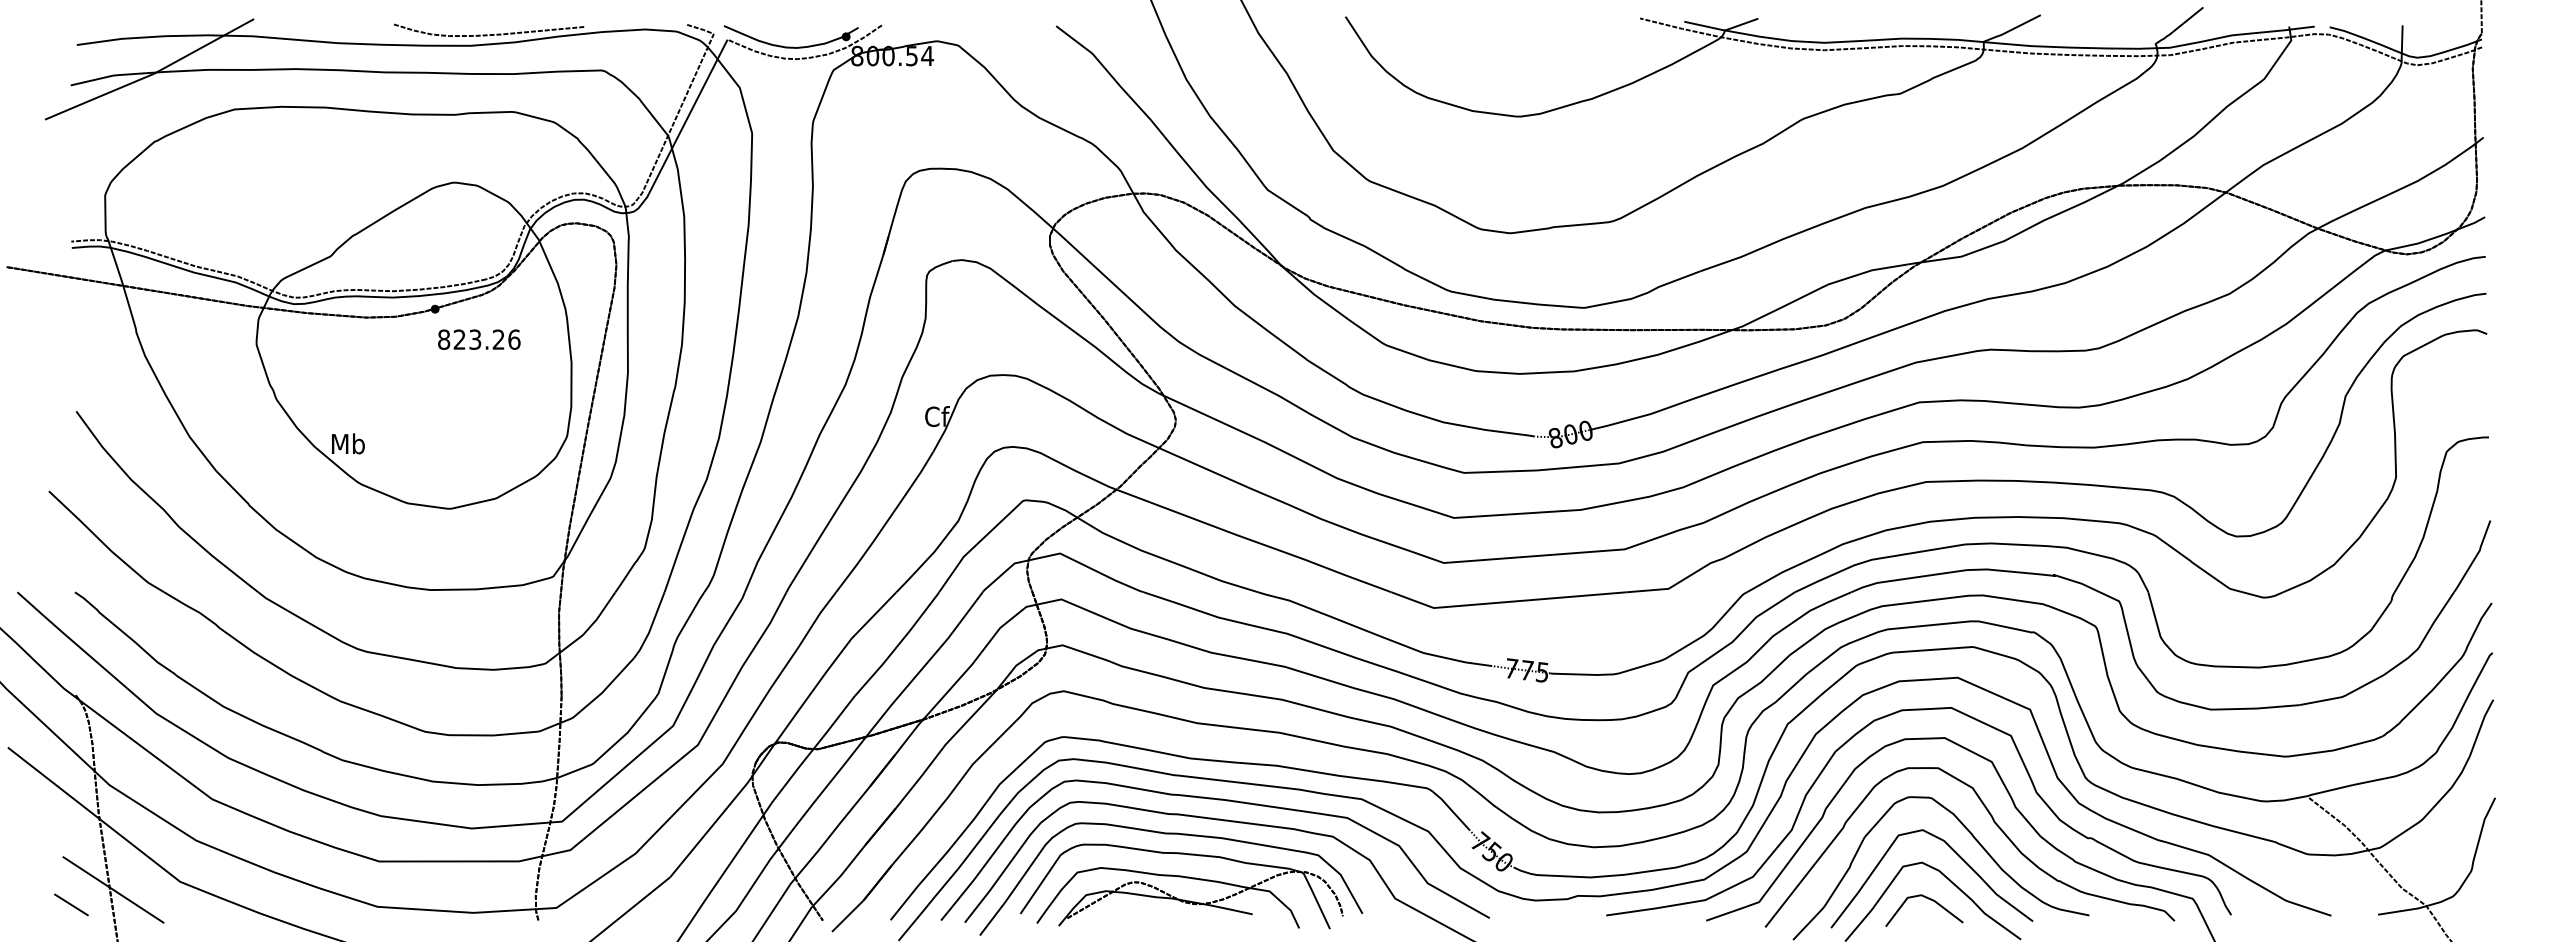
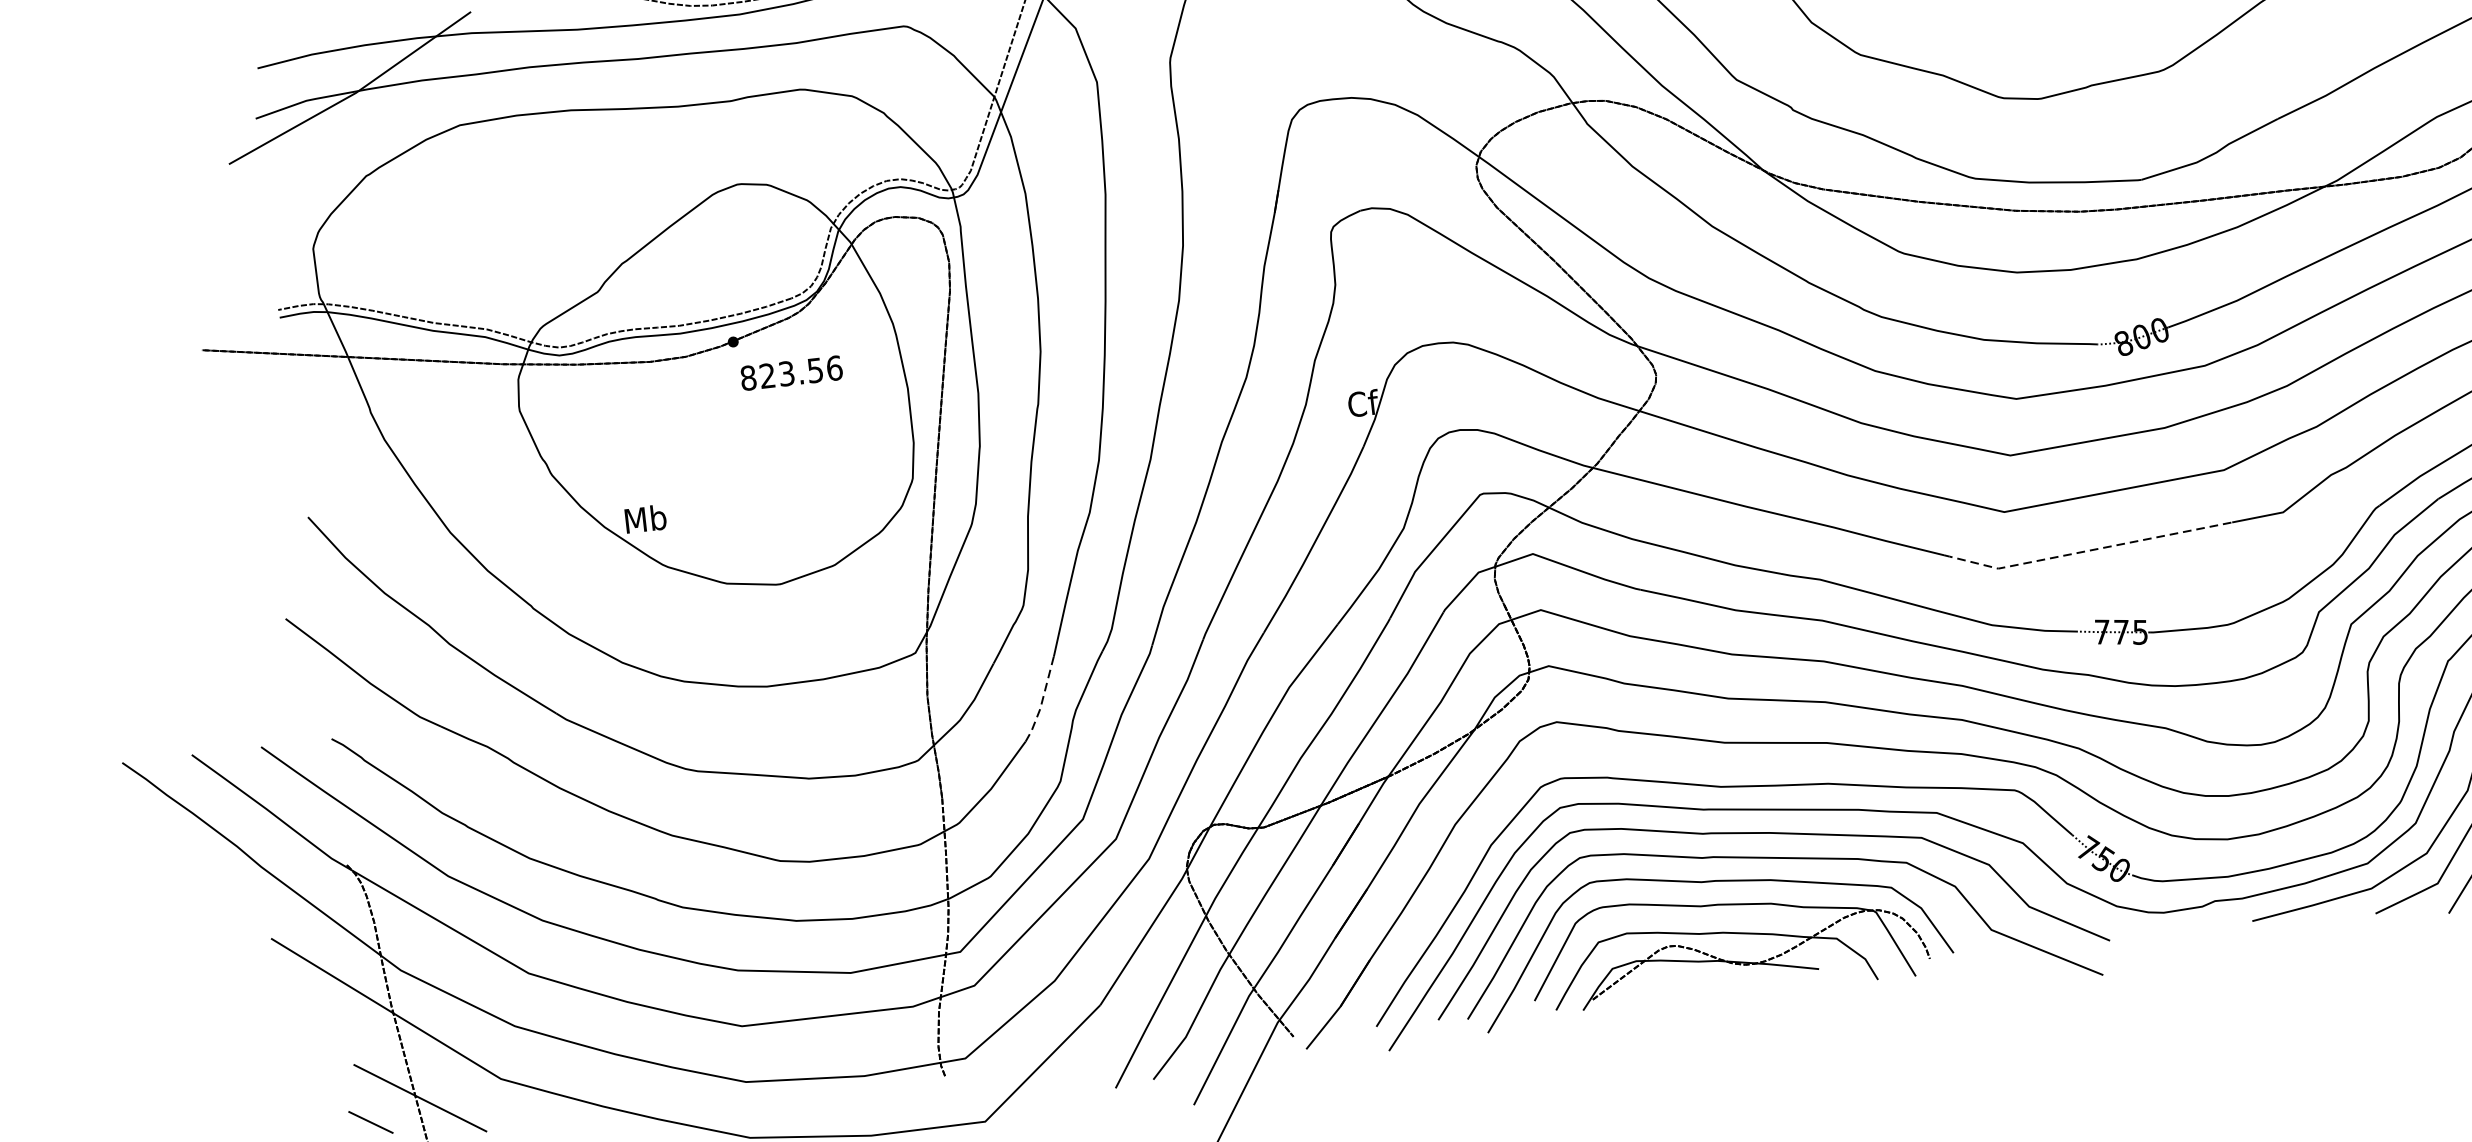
text: (498, 339) -> (815, 370), 823.26 -> 823.56
line: (1506, 602) -> (2086, 551), solid -> dashed
line: (651, 627) -> (1042, 701), solid -> dashed

